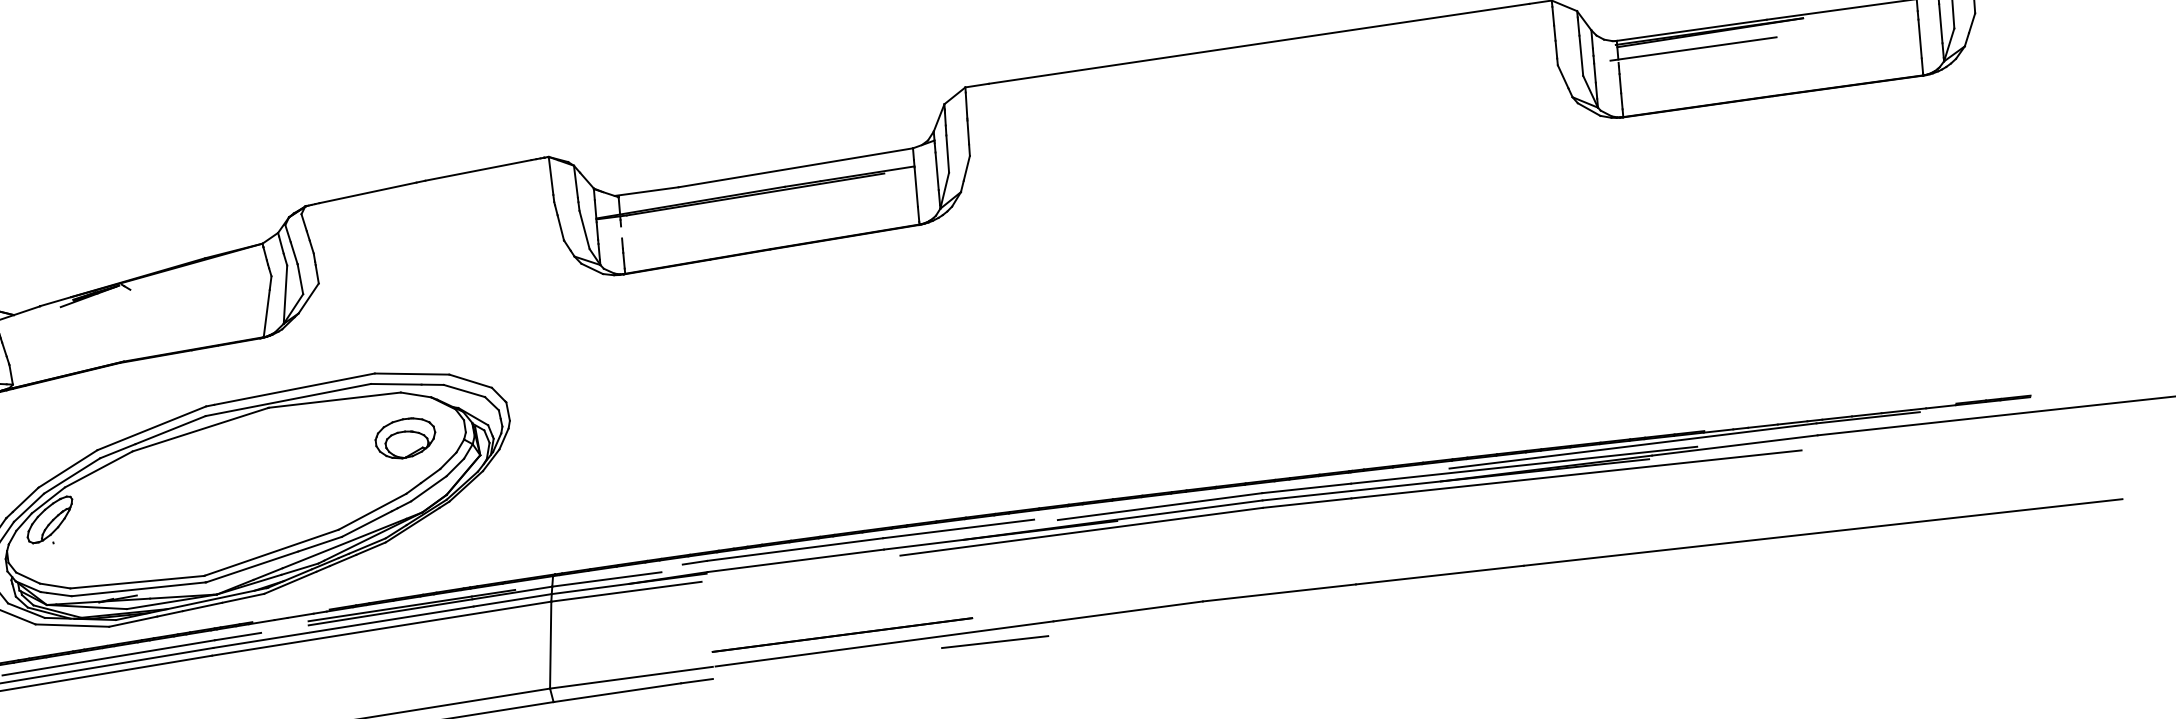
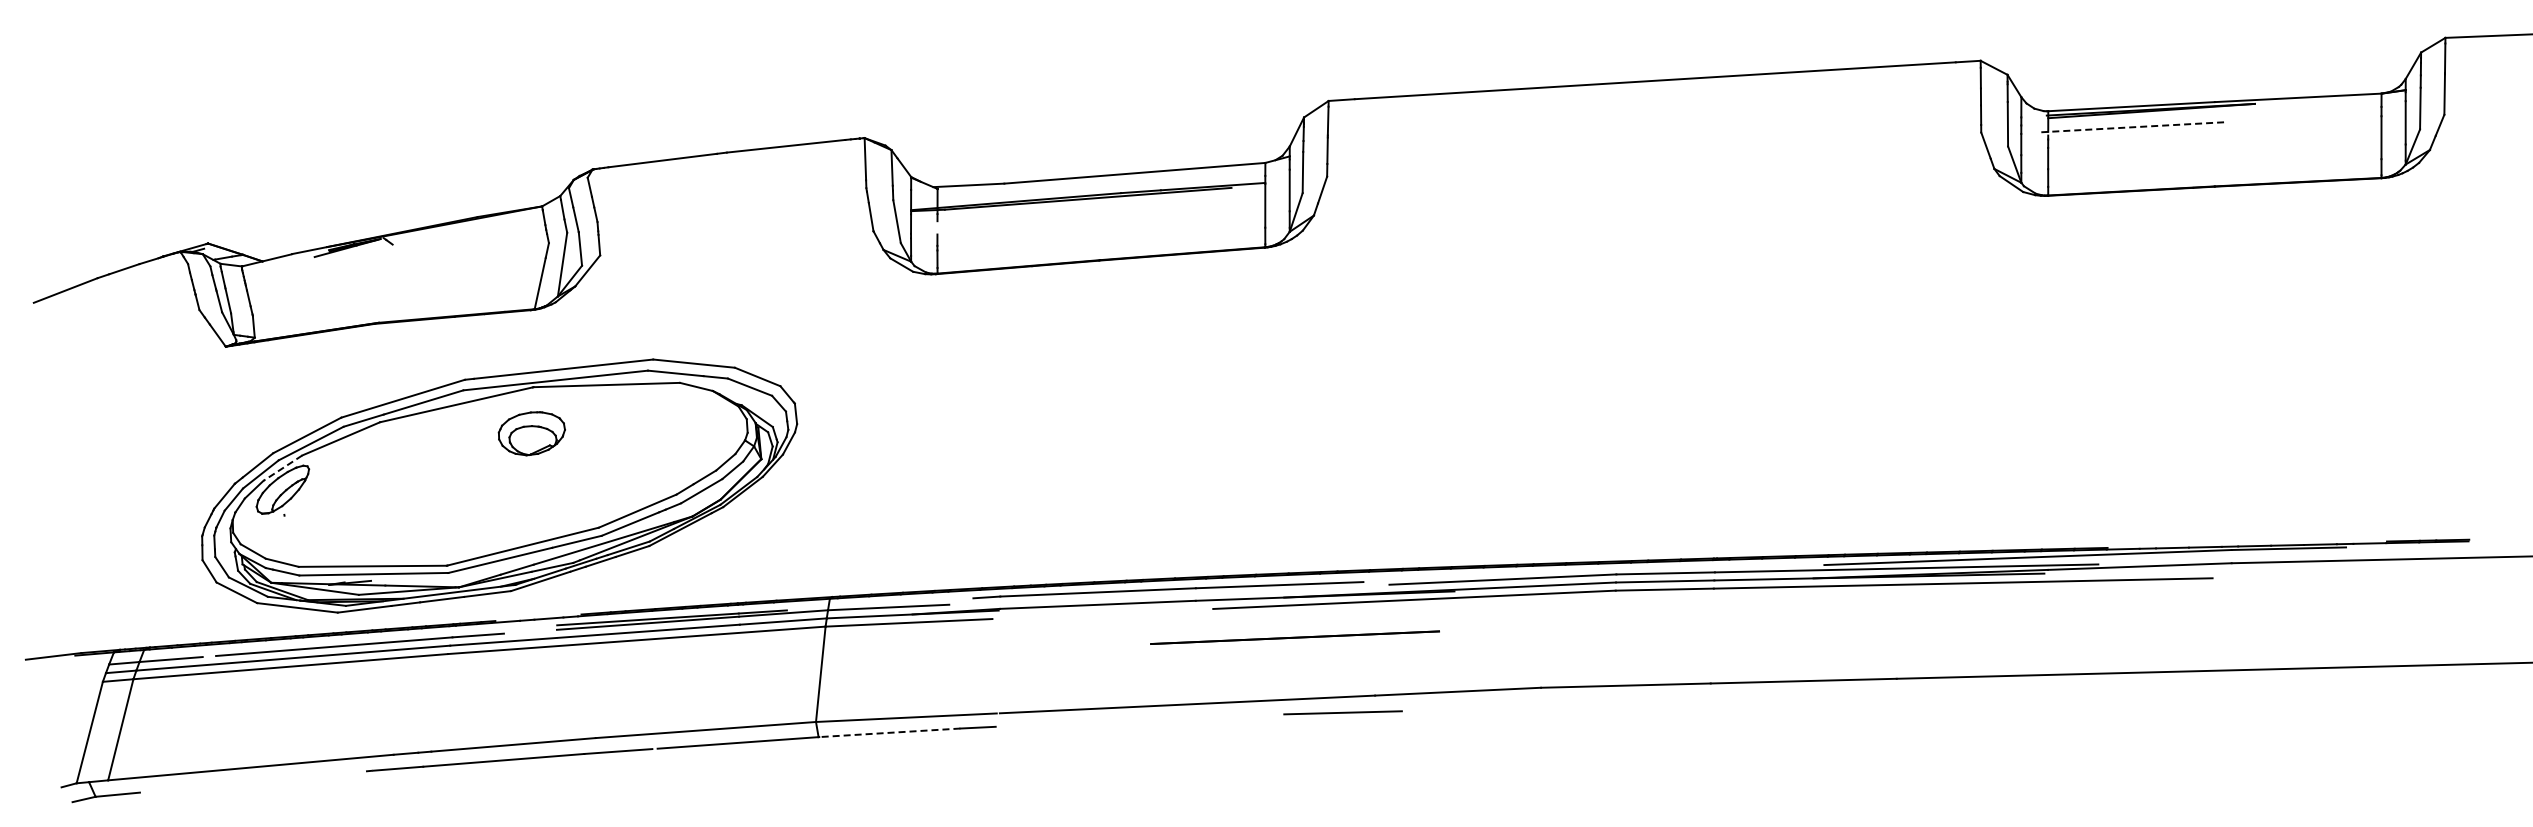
line: (1693, 49) -> (2131, 127), solid -> dashed
part: (405, 438) -> (531, 433), moved
line: (48, 500) -> (282, 468), solid -> dashed
line: (841, 634) -> (1294, 637), moved
line: (994, 641) -> (1342, 712), moved
line: (617, 692) -> (889, 732), solid -> dashed

